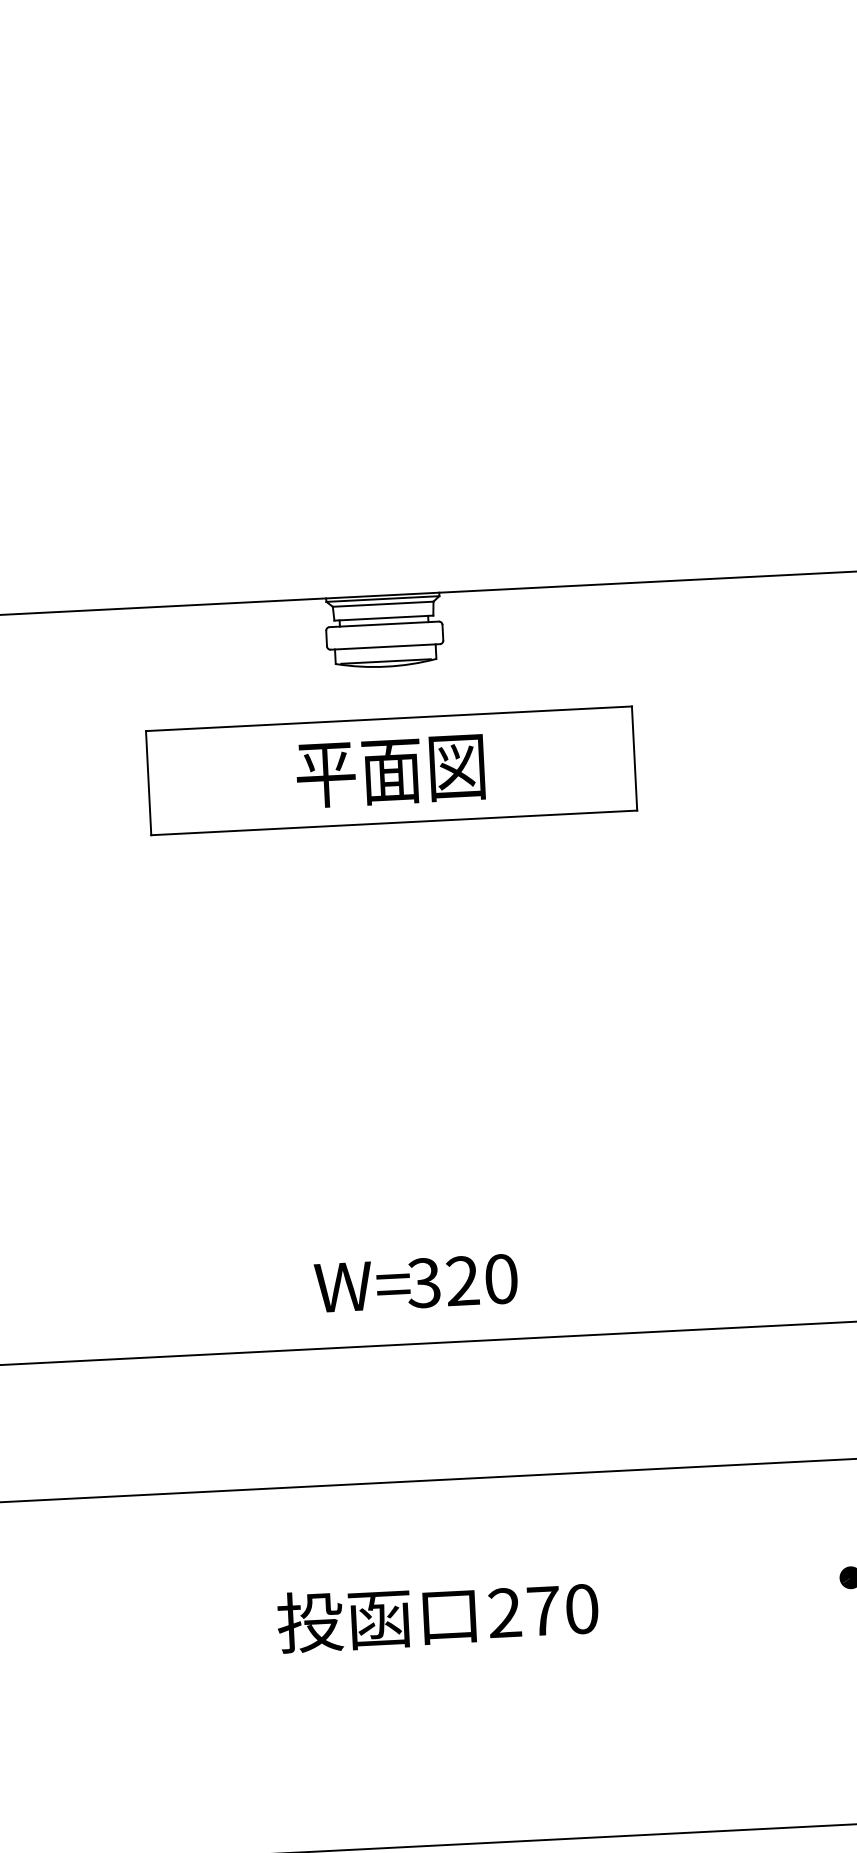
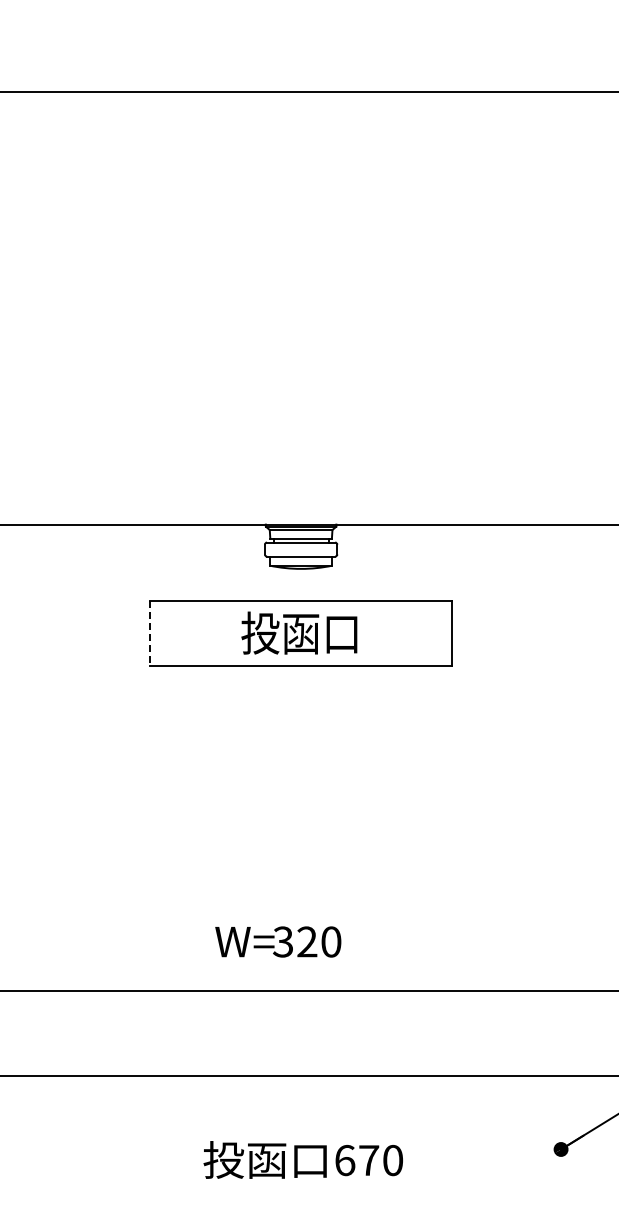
text: (388, 768) -> (299, 632), 平面図 -> 投函口
line: (148, 784) -> (149, 634), solid -> dashed
text: (416, 1282) -> (278, 941), moved
text: (505, 1612) -> (345, 1160), 270 -> 670

